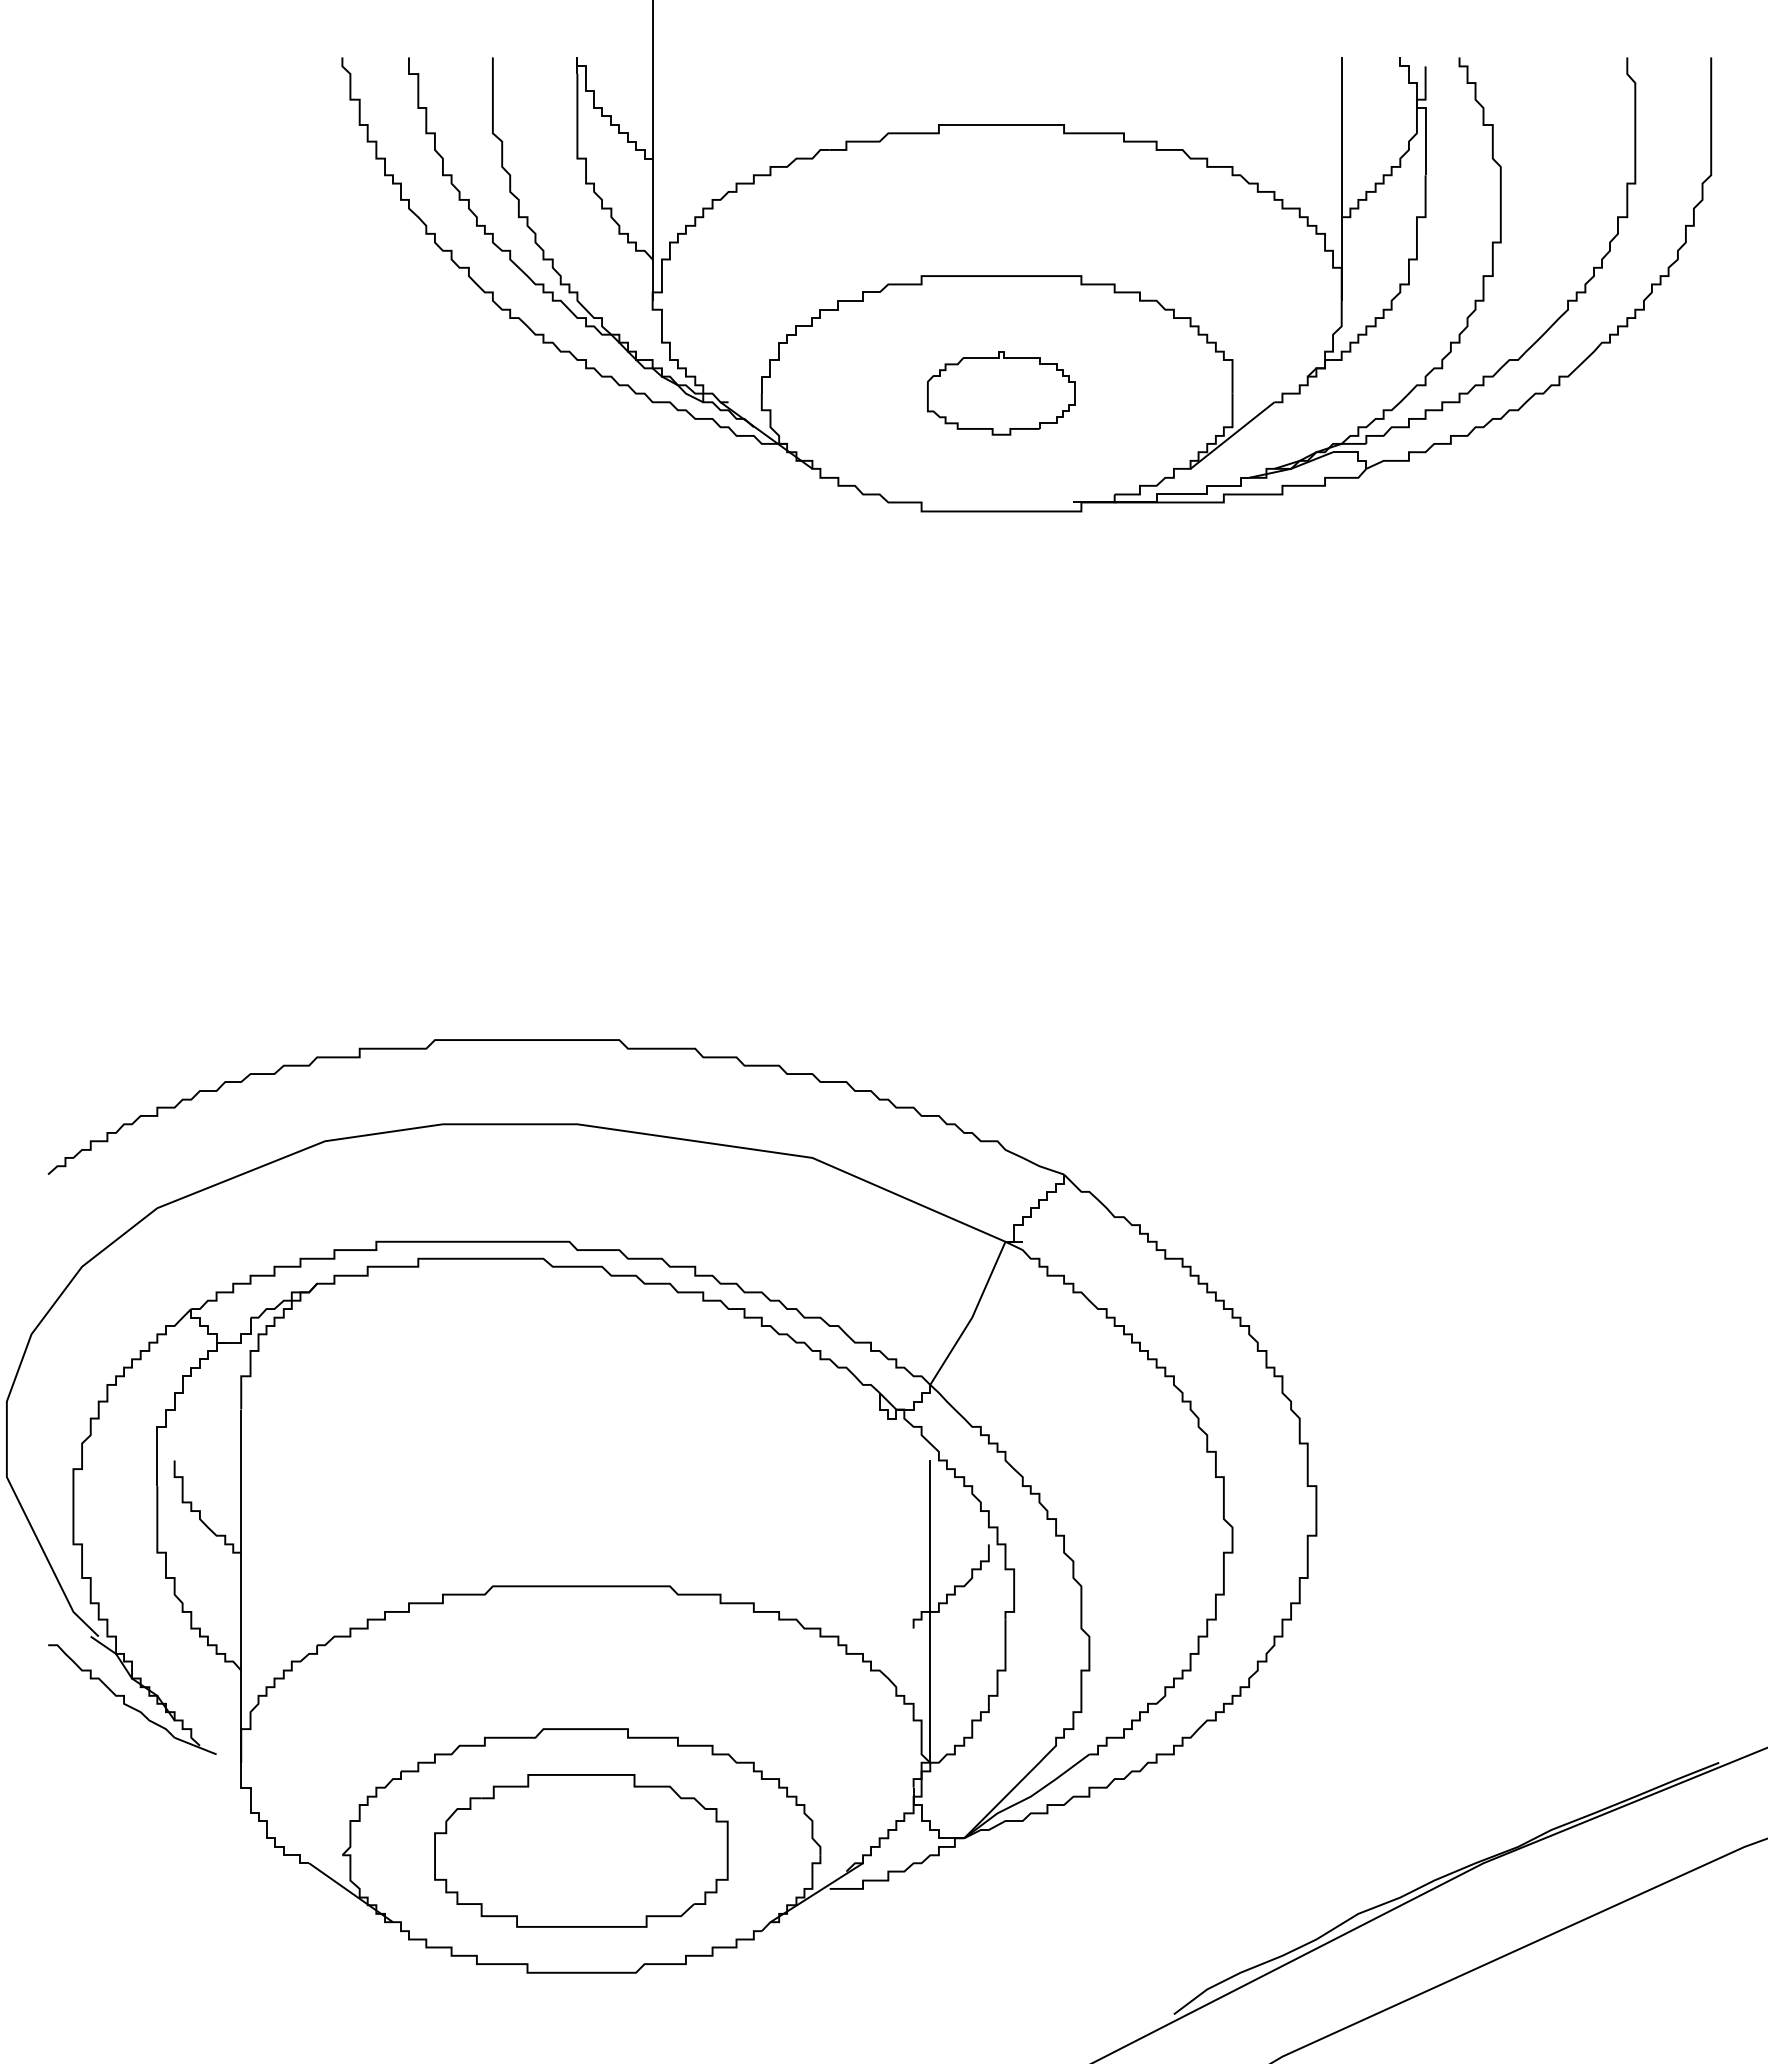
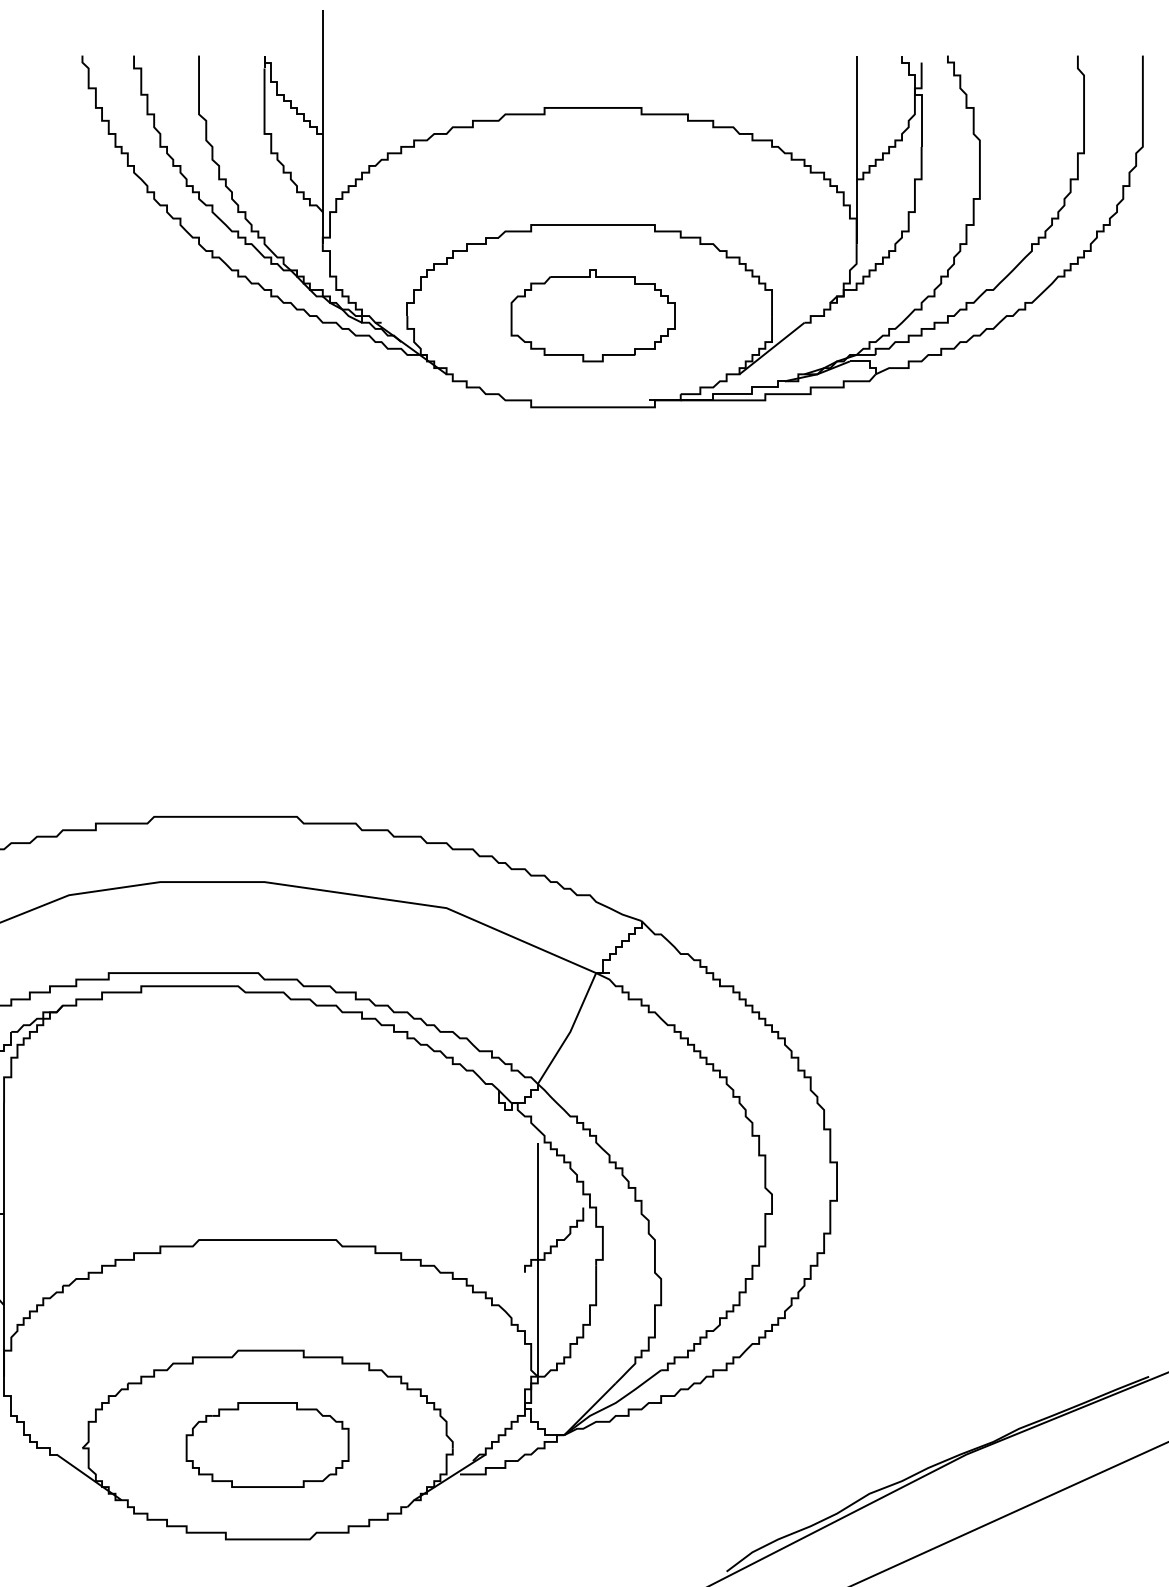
part: (1001, 393) -> (593, 315), size x1.43
part: (581, 1850) -> (267, 1444), size x0.71

